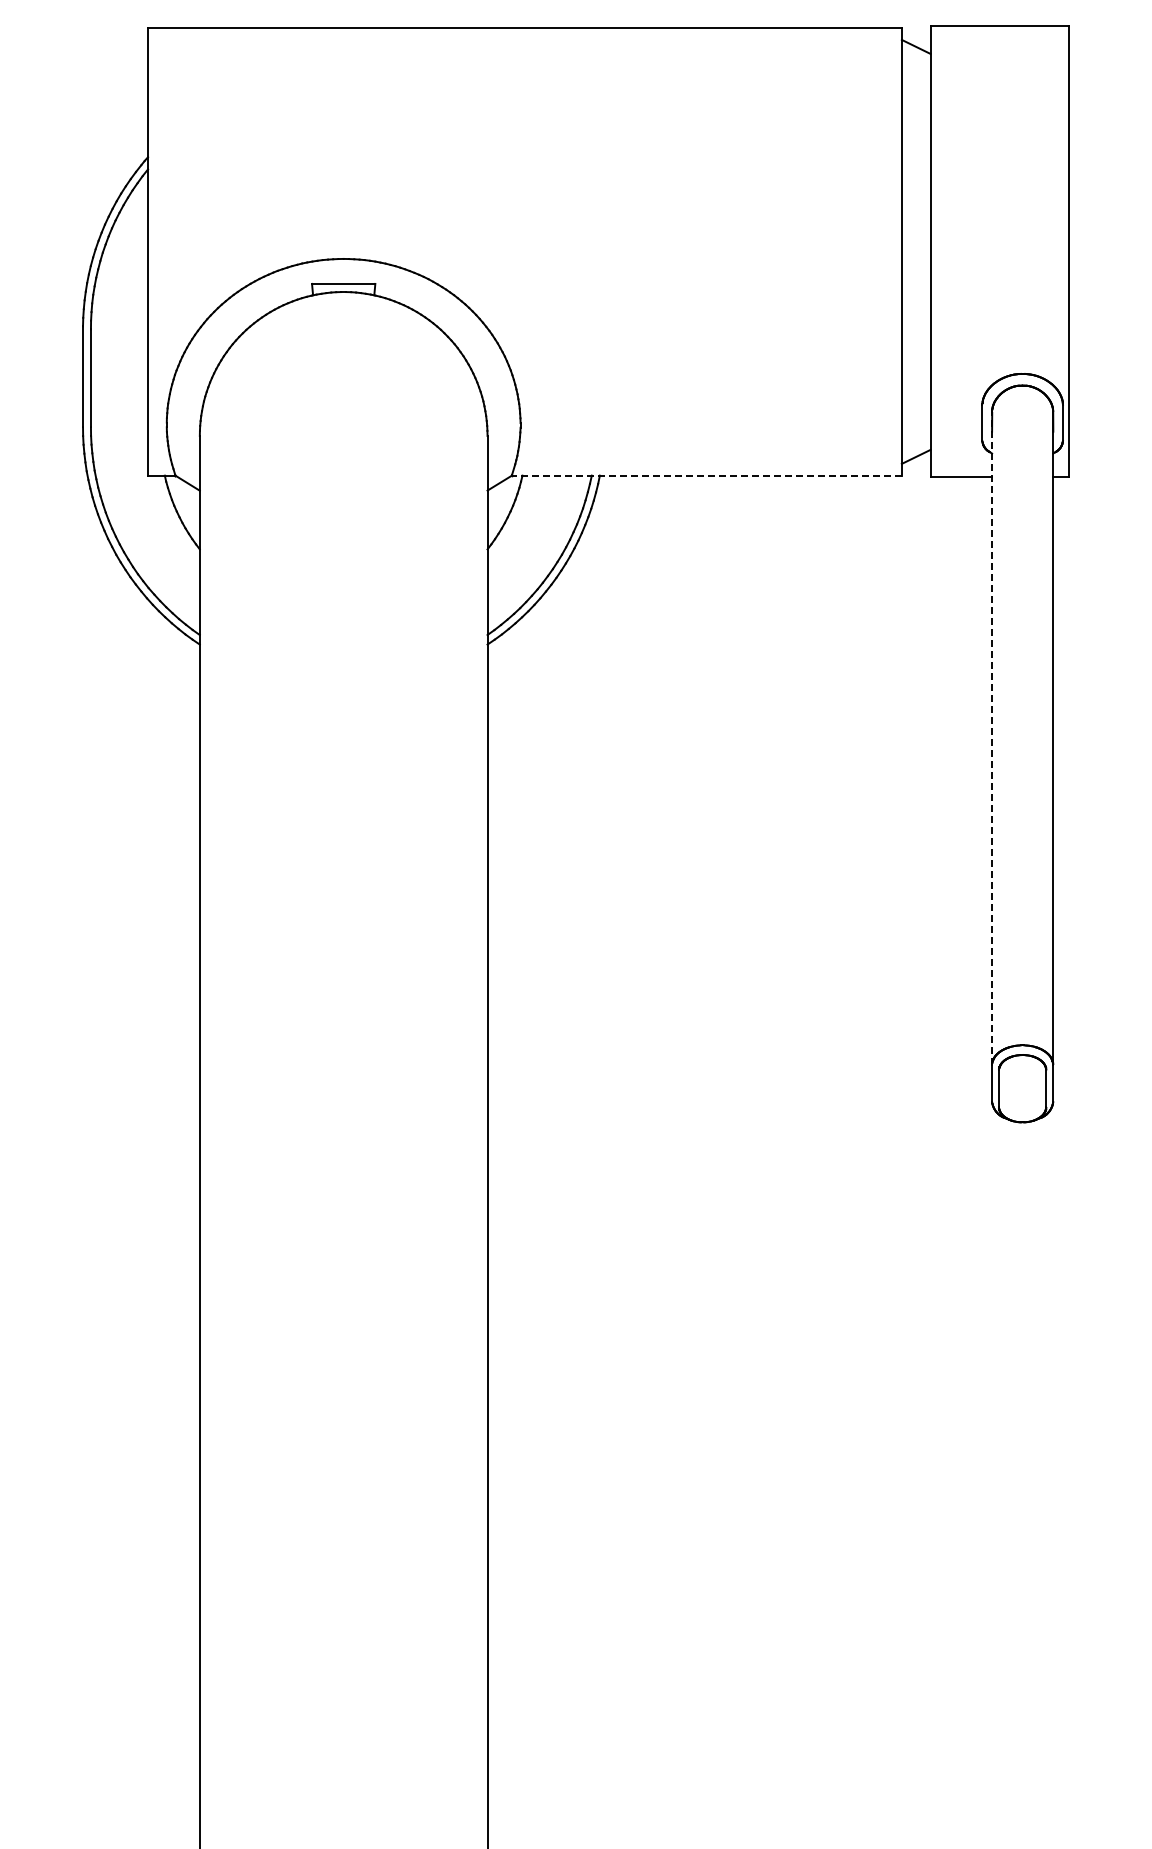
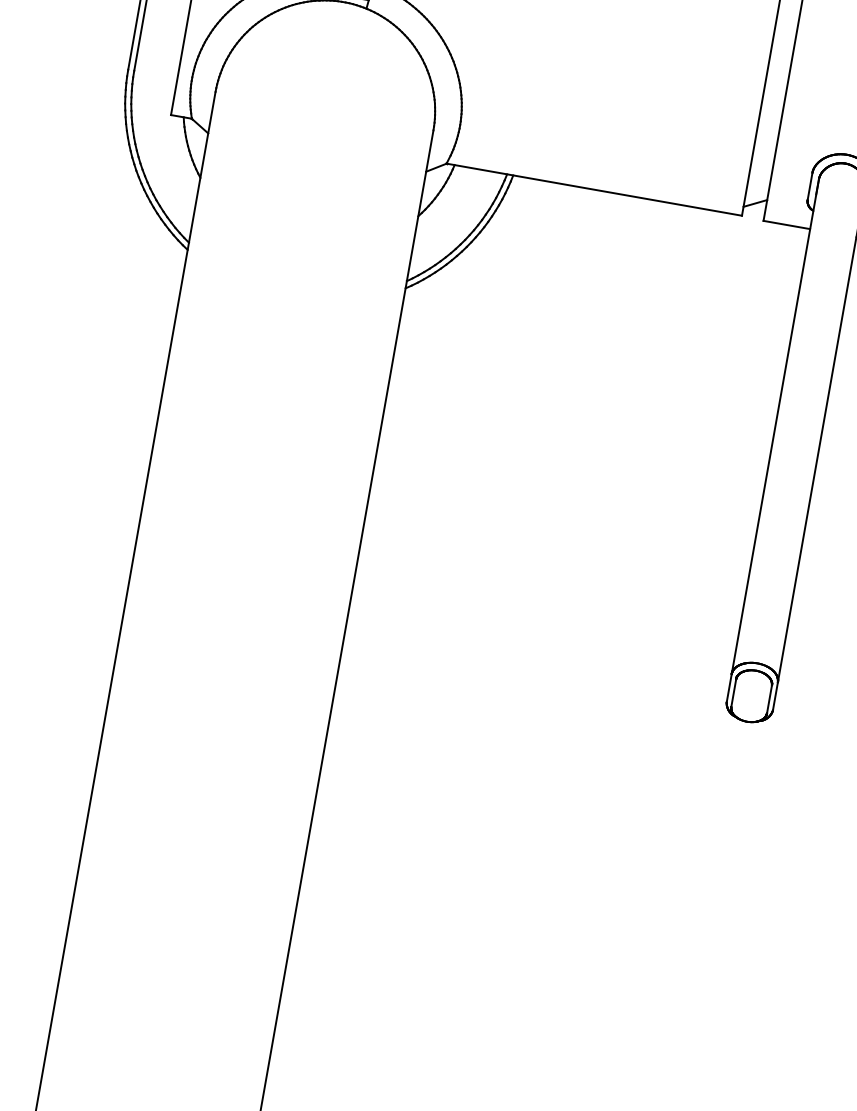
line: (706, 475) -> (594, 189), dashed -> solid
line: (992, 738) -> (775, 426), dashed -> solid

